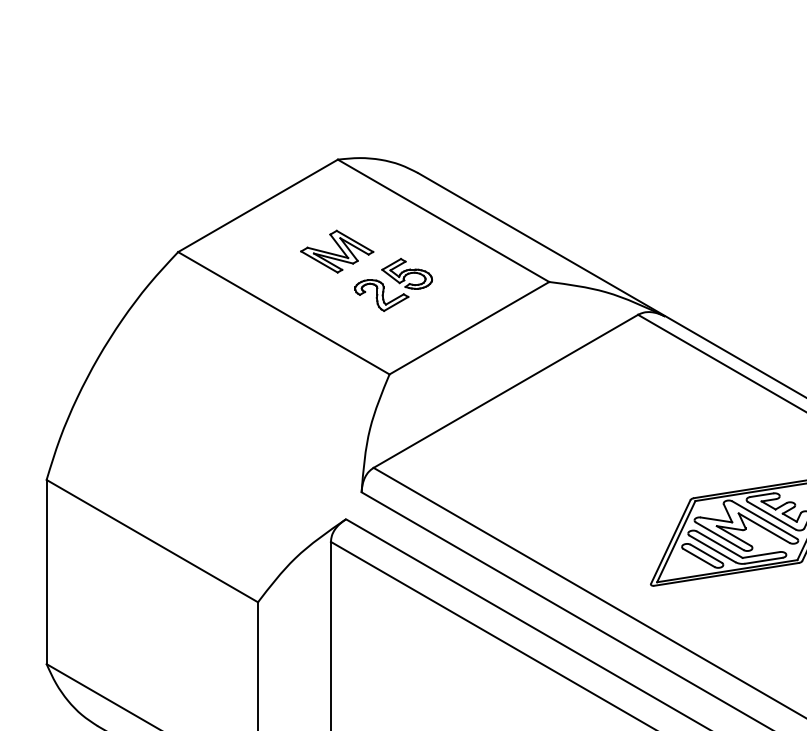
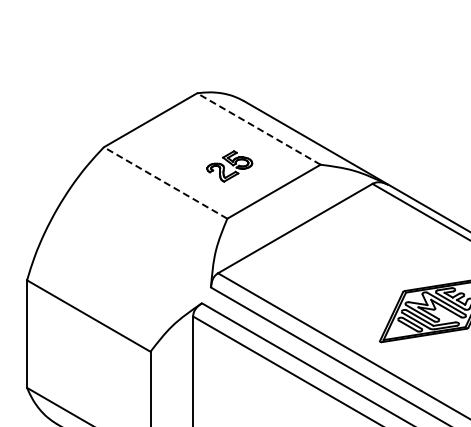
line: (442, 219) -> (258, 128), solid -> dashed
part: (336, 250) -> (196, 146), removed
line: (283, 312) -> (165, 182), solid -> dashed

